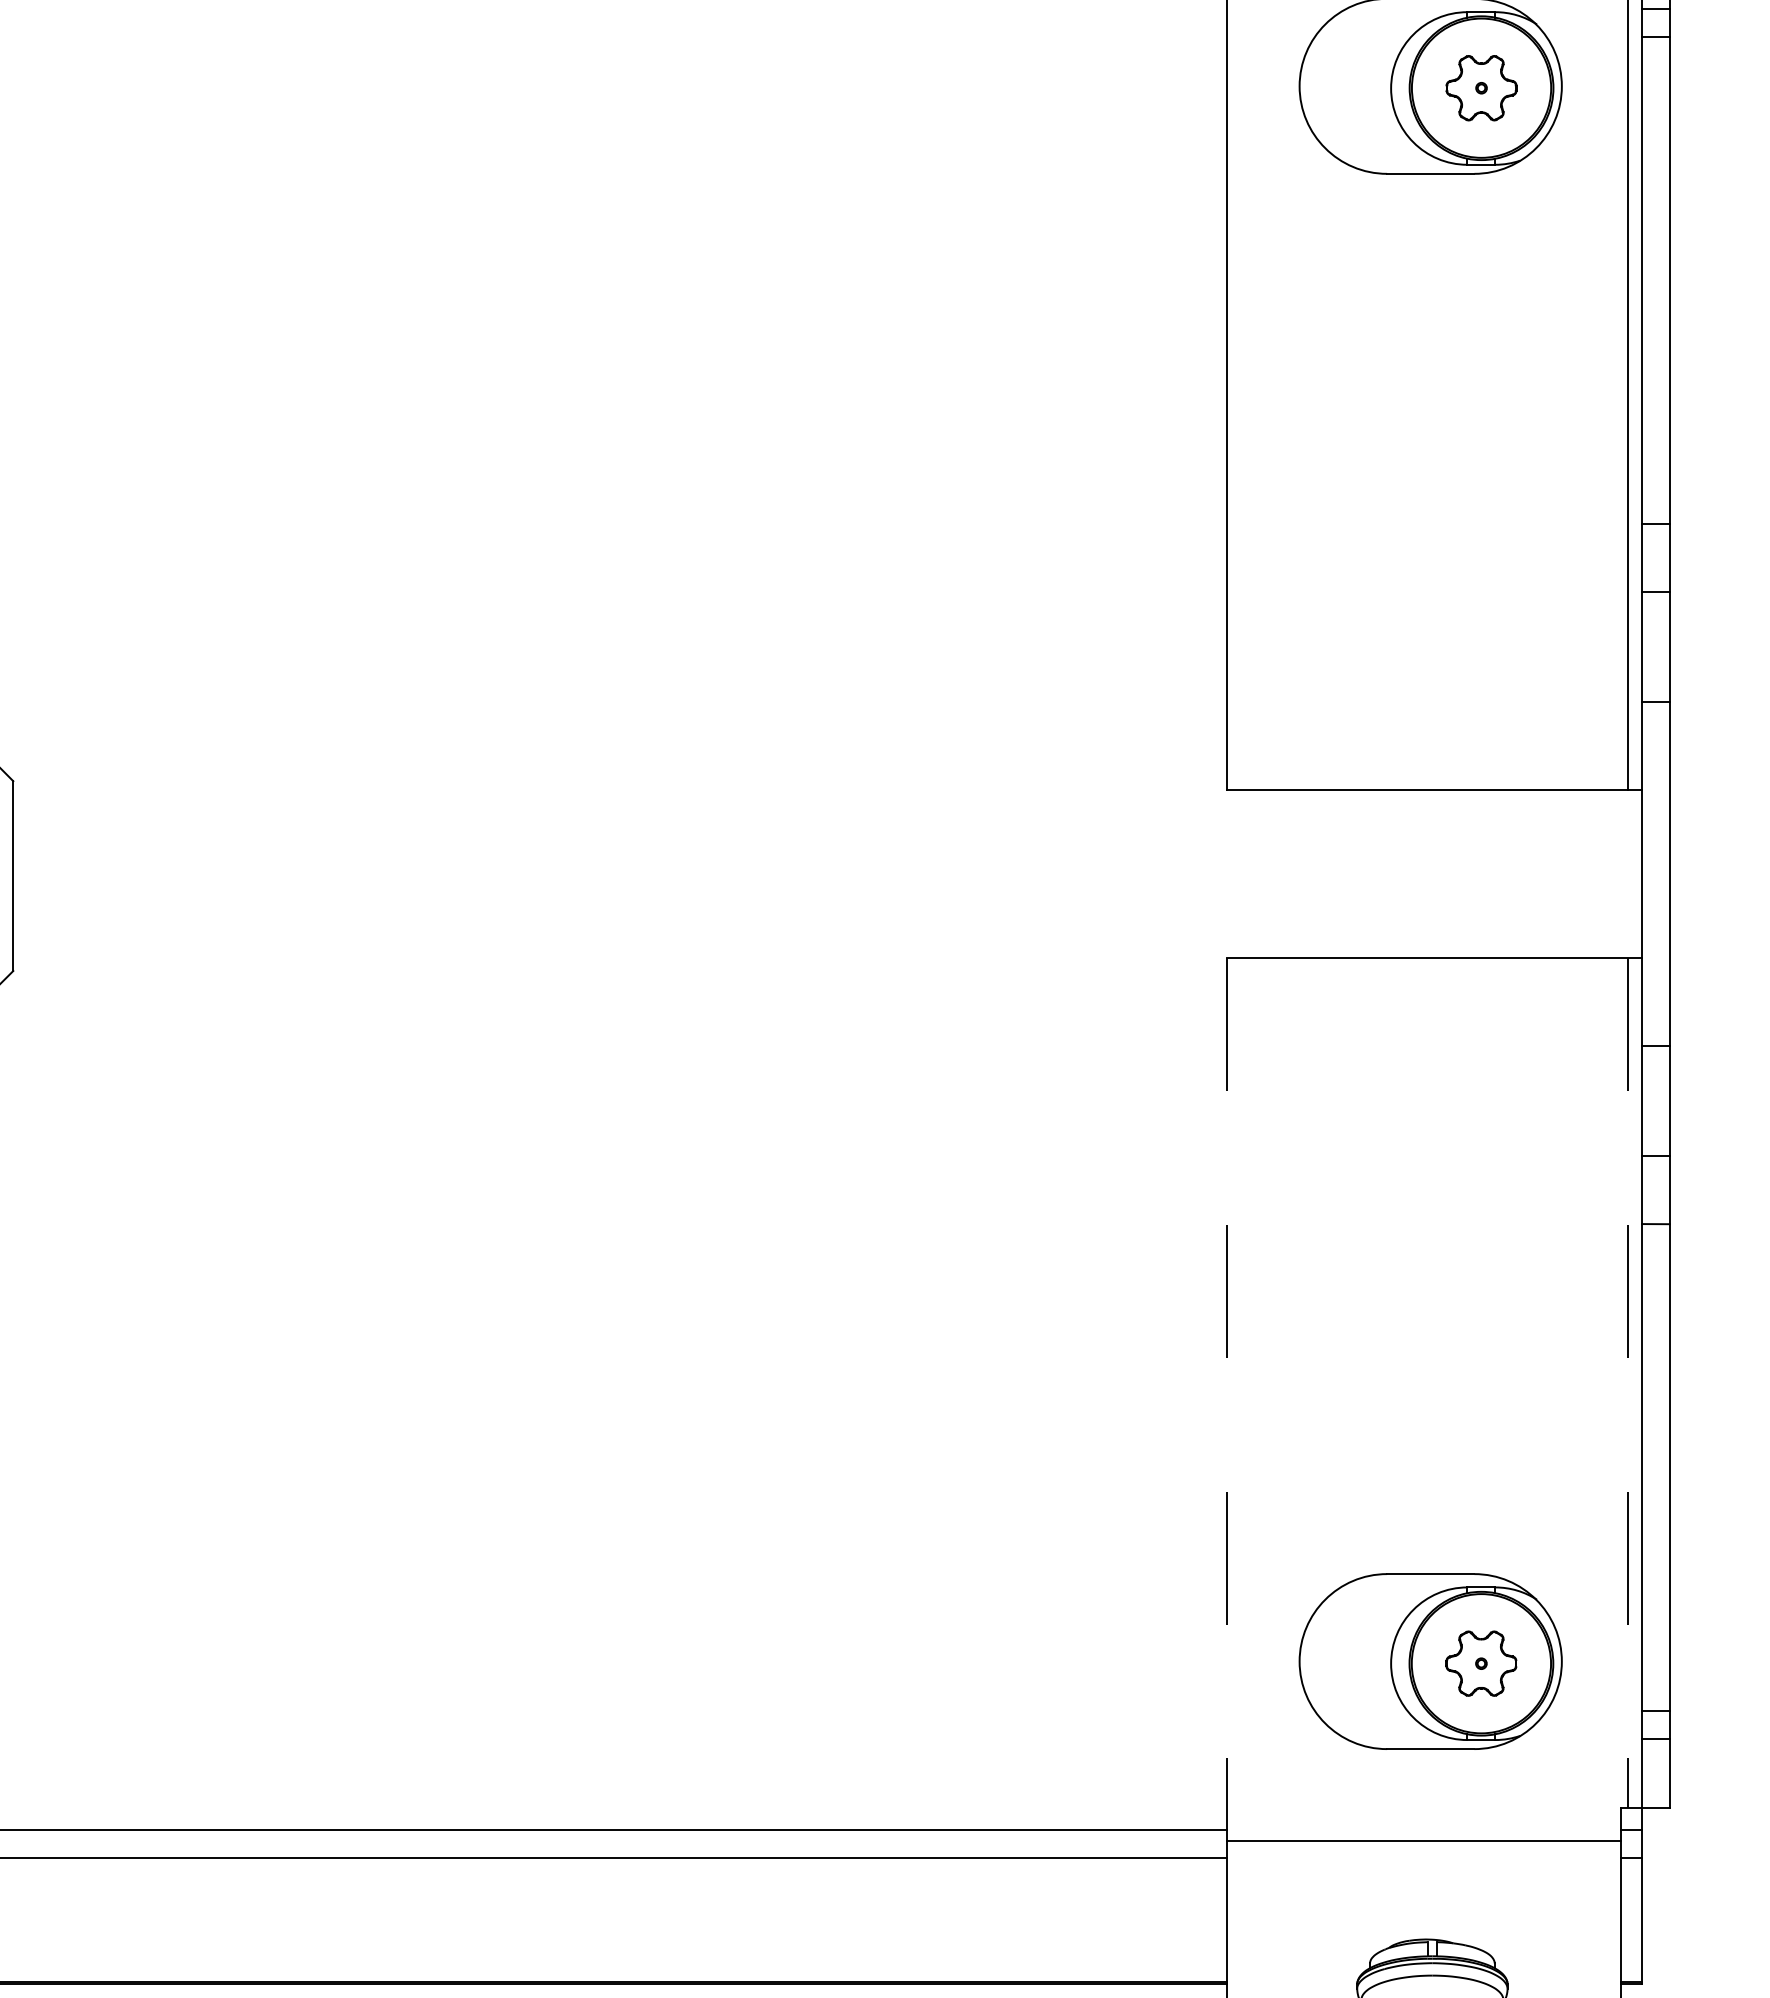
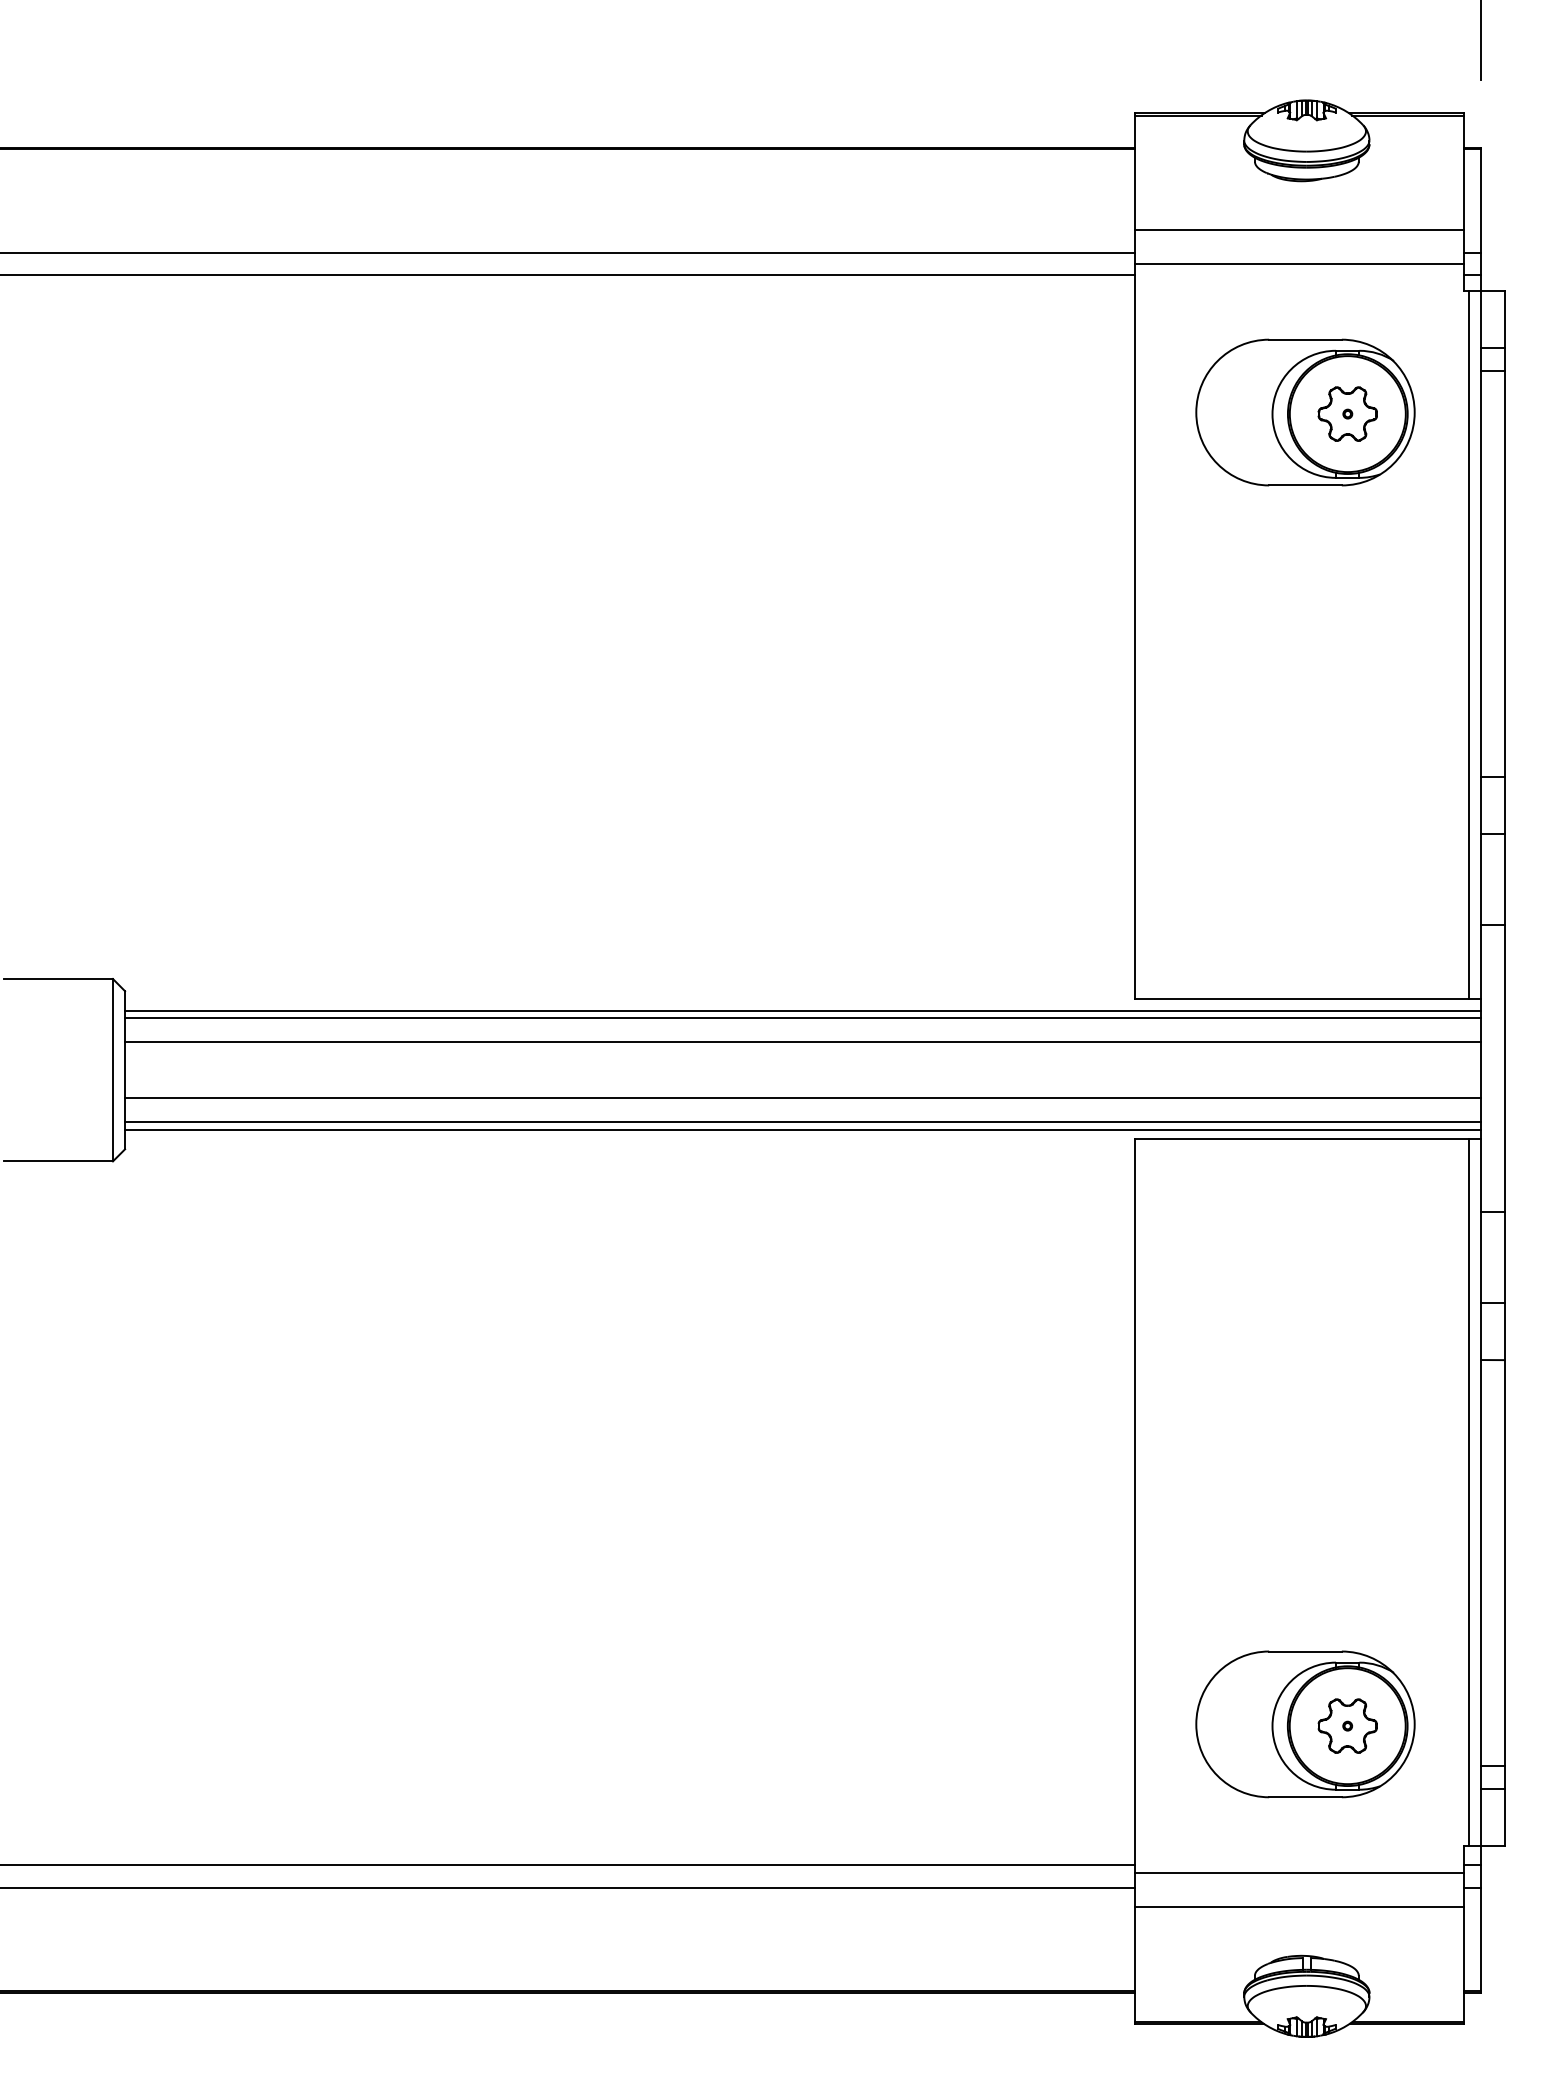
line: (827, 804) -> (803, 1010), added
line: (827, 813) -> (803, 1018), added
line: (827, 842) -> (803, 1042), added
line: (827, 910) -> (803, 1098), added
line: (827, 938) -> (803, 1122), added
line: (827, 947) -> (803, 1129), added
line: (1627, 1383) -> (1469, 1492), dashed -> solid
line: (1226, 1399) -> (1135, 1506), dashed -> solid
line: (1423, 1880) -> (1299, 1906), added

